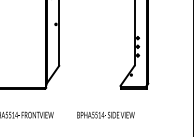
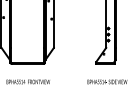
text: (106, 114) -> (107, 81), moved

